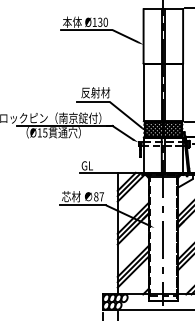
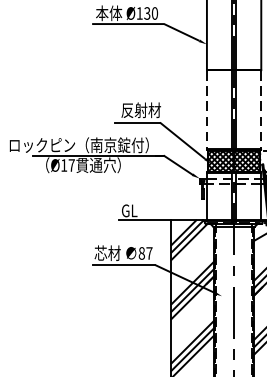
line: (143, 93) -> (206, 111), solid -> dashed
line: (183, 93) -> (261, 111), solid -> dashed
text: (45, 132) -> (72, 164), Ø15 -> Ø17

